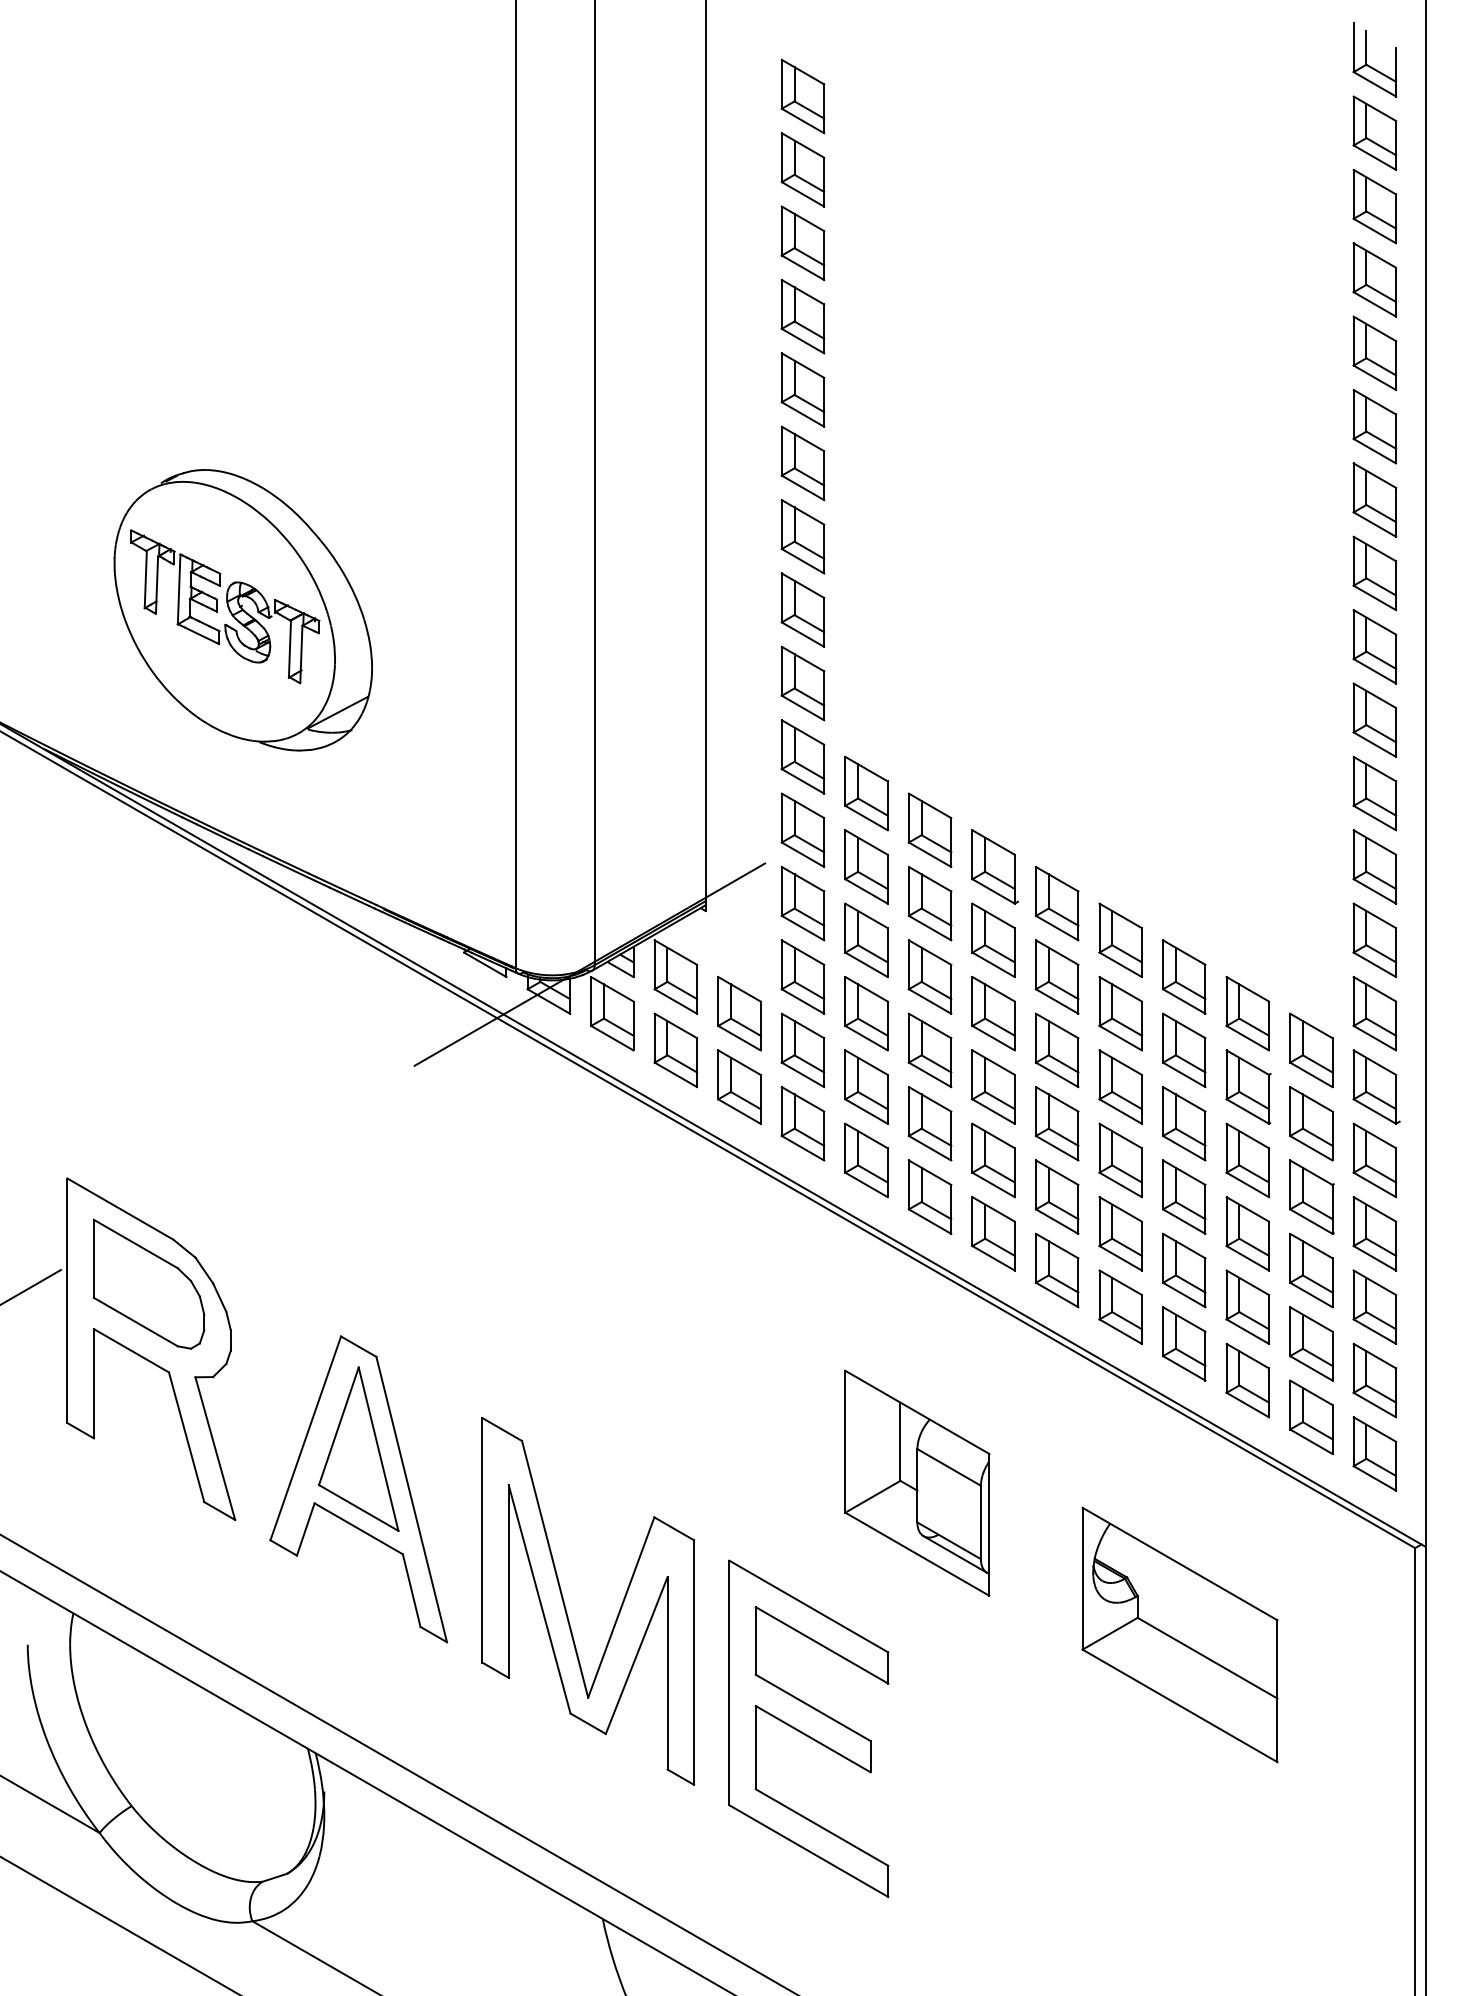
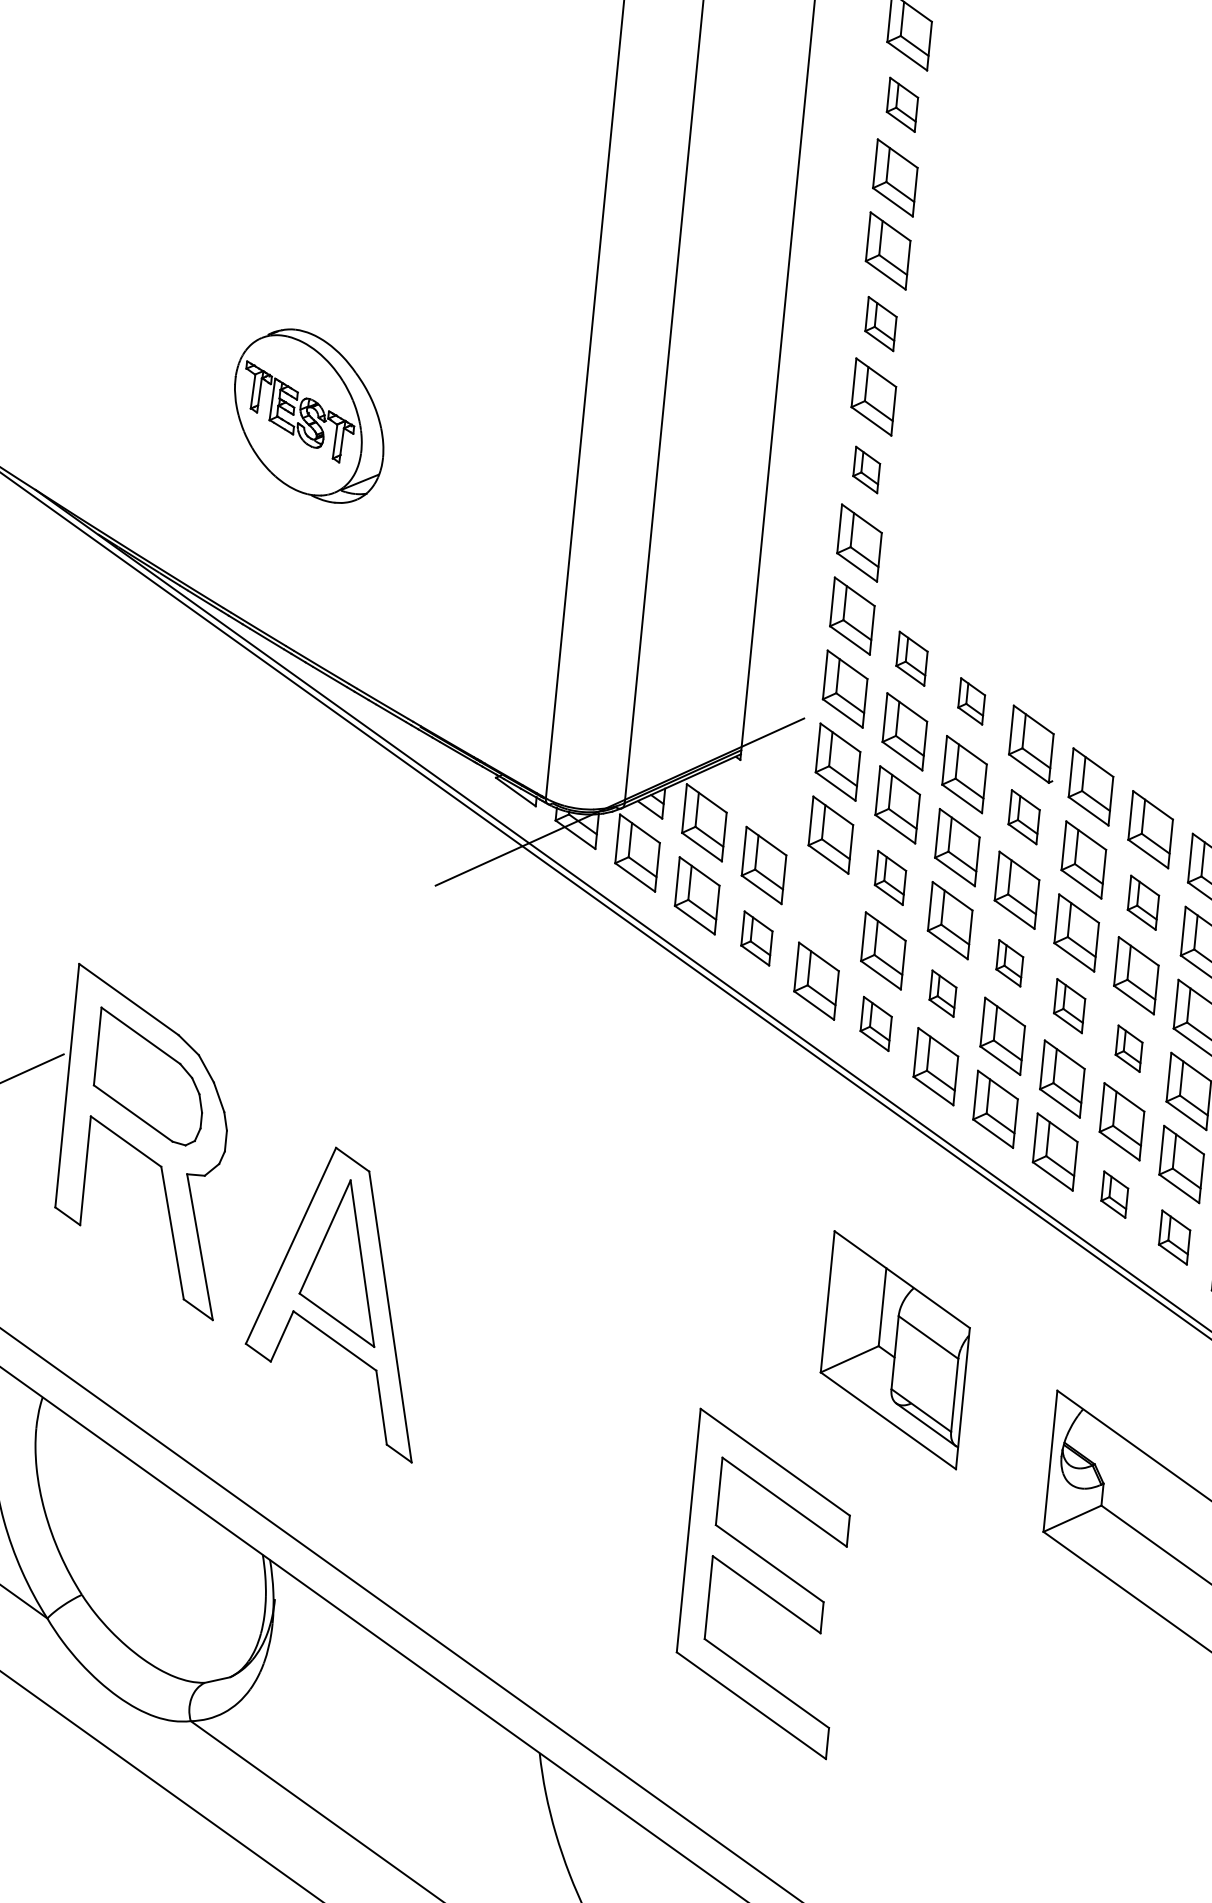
part: (802, 242) -> (902, 104), size x0.7
part: (802, 463) -> (880, 324), size x0.7
part: (802, 609) -> (866, 469), size x0.6
part: (242, 610) -> (308, 415), size x0.6
part: (866, 793) -> (911, 658), size x0.7
part: (929, 829) -> (971, 700), size x0.6
part: (993, 939) -> (1024, 816), size x0.7
part: (866, 1013) -> (890, 877), size x0.7
part: (1120, 1013) -> (1143, 902), size x0.7
part: (802, 1050) -> (823, 908), removed
part: (739, 1086) -> (757, 937), size x0.7
part: (993, 1086) -> (1009, 962), size x0.6
part: (929, 1123) -> (942, 993), size x0.6
part: (1057, 1123) -> (1069, 1005), size x0.7
part: (866, 1160) -> (876, 1023), size x0.7
part: (1120, 1160) -> (1128, 1048), size x0.6
part: (1120, 1306) -> (1114, 1194), size x0.6
part: (1184, 1343) -> (1174, 1237), size x0.7
part: (566, 1608) -> (533, 1440), removed

